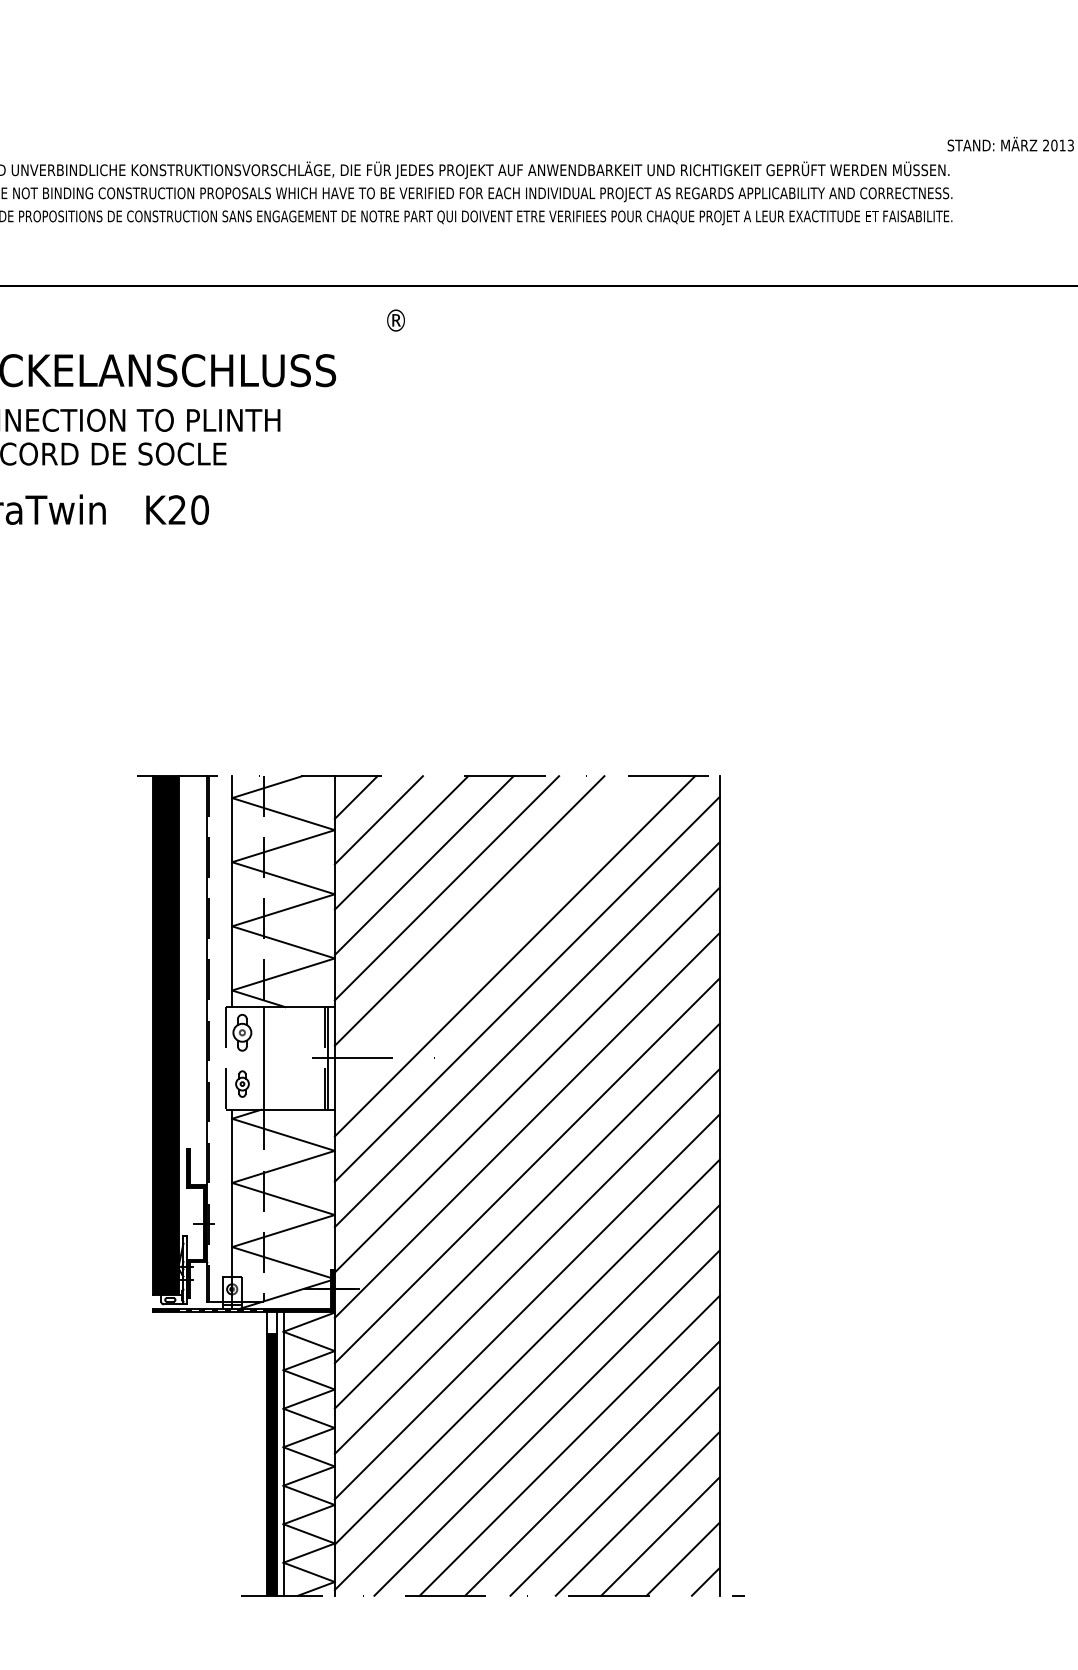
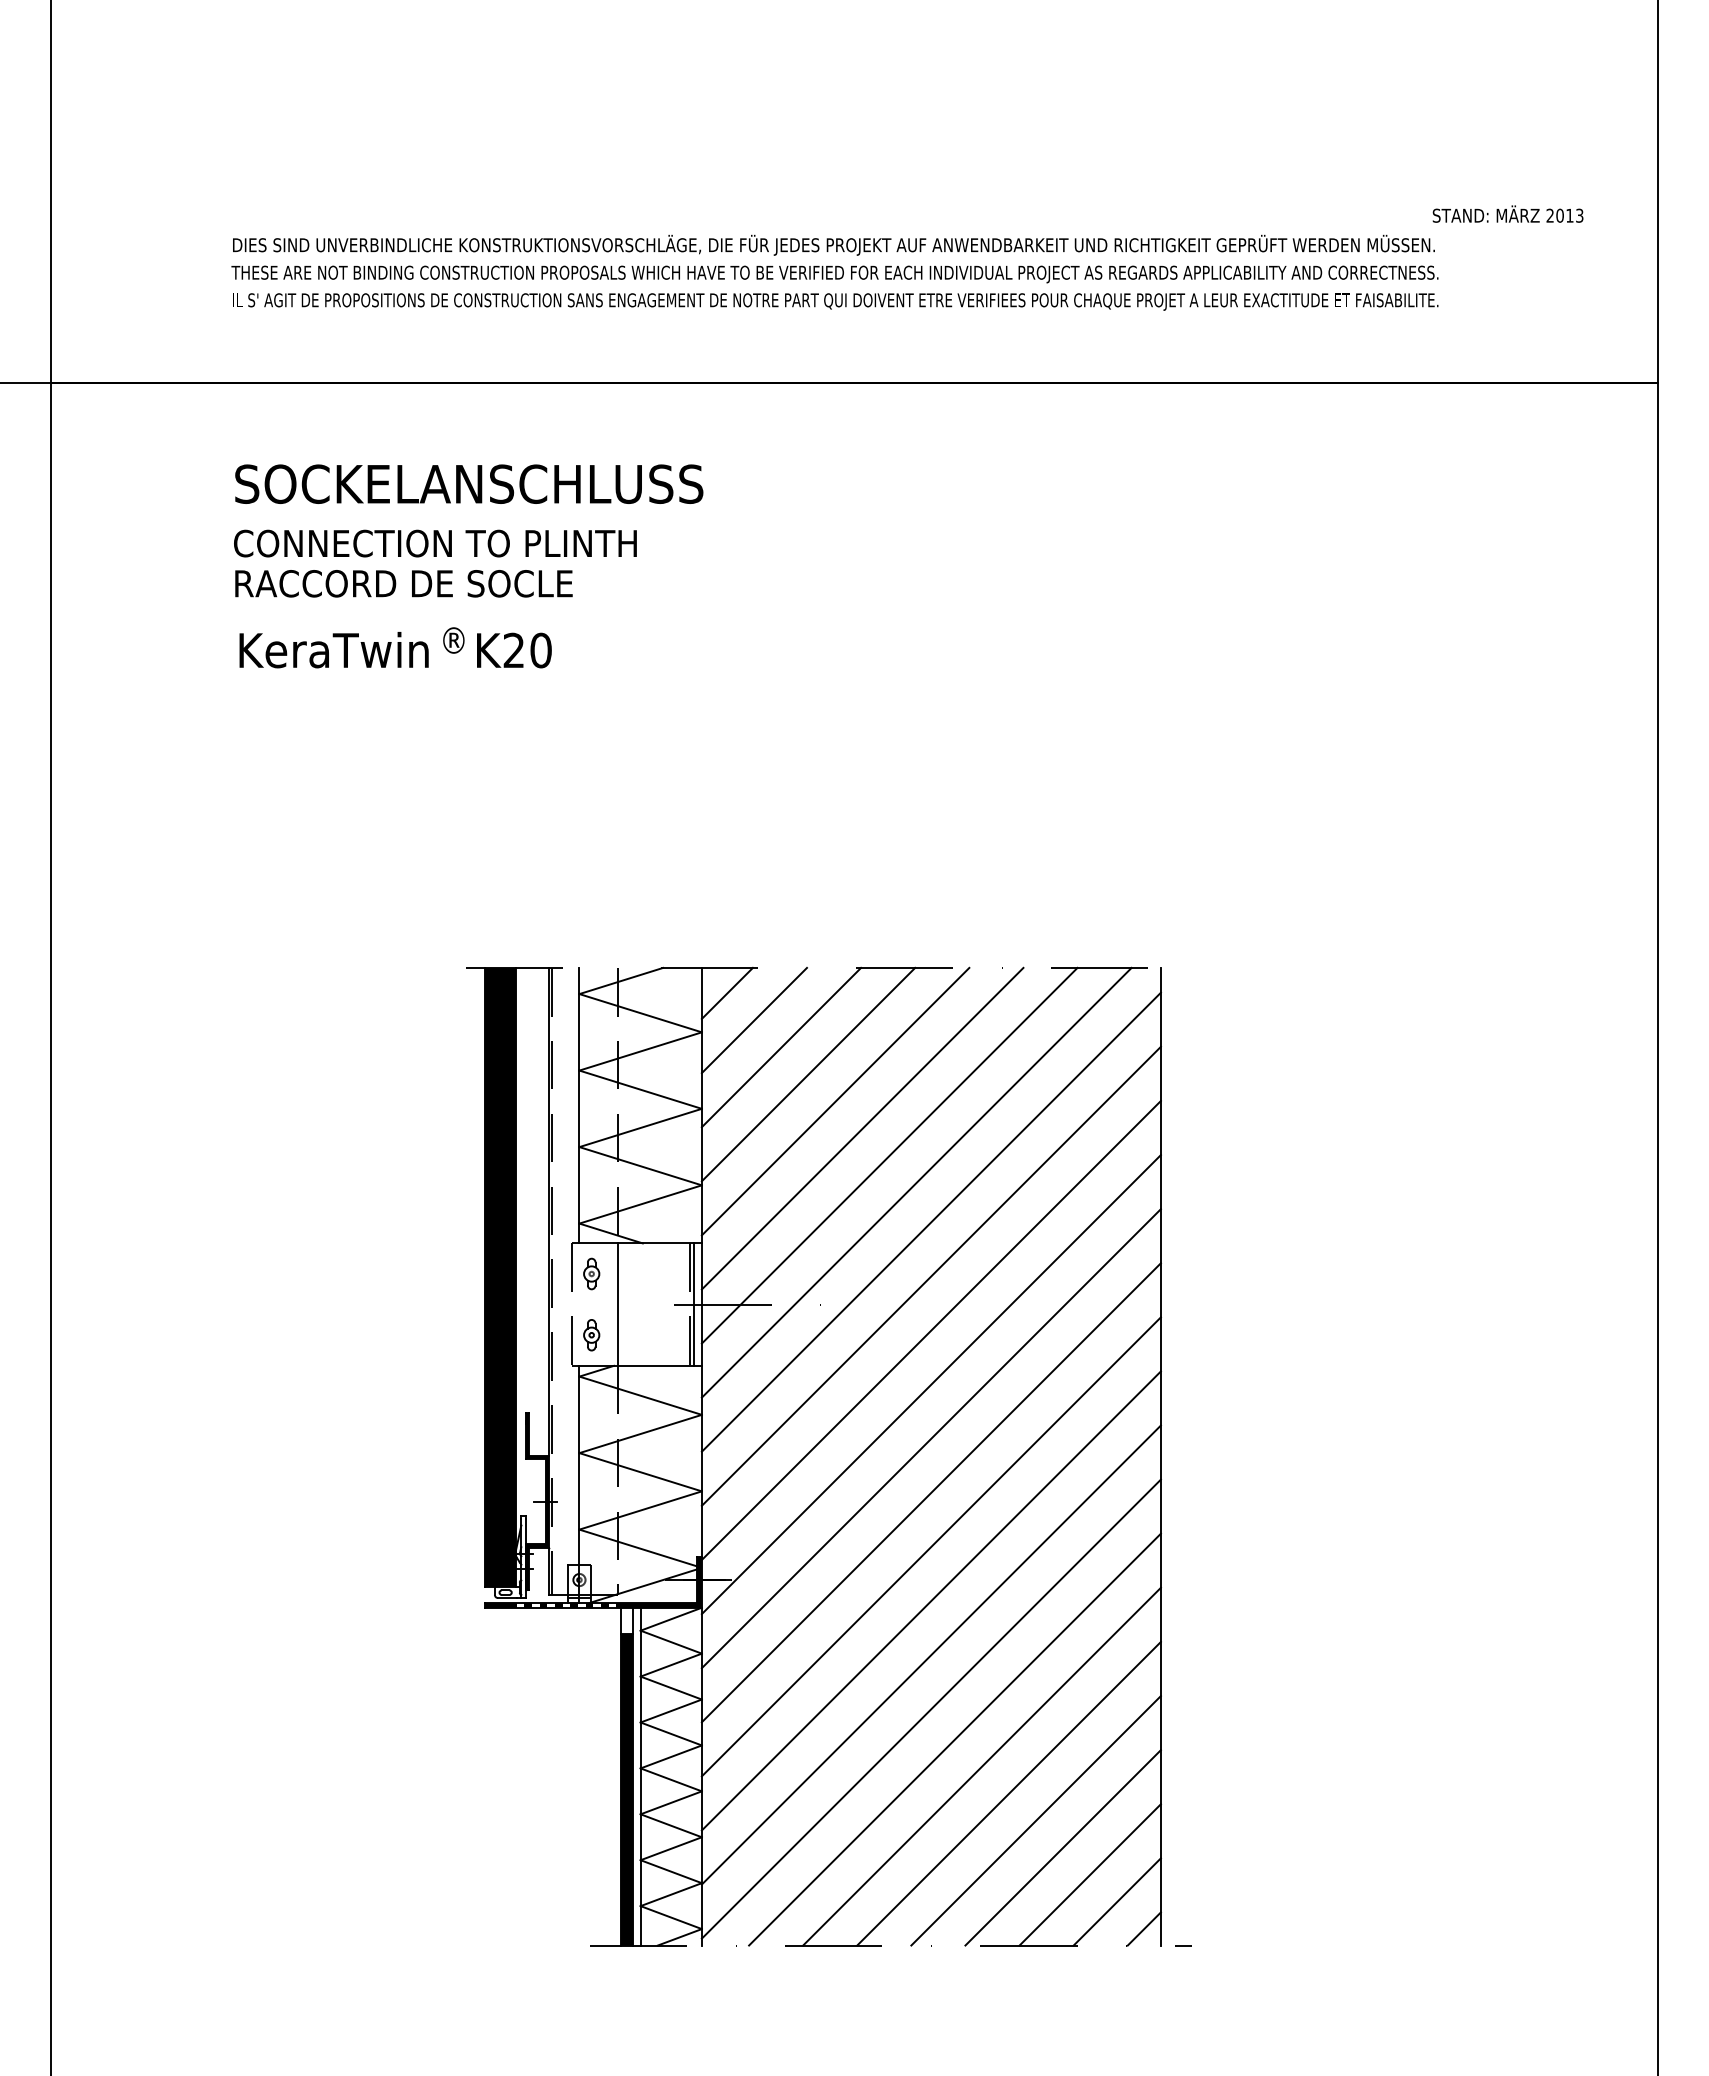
text: (395, 320) -> (453, 640), moved
line: (492, 933) -> (889, 1155), added
part: (242, 1032) -> (591, 1273), size x0.71

